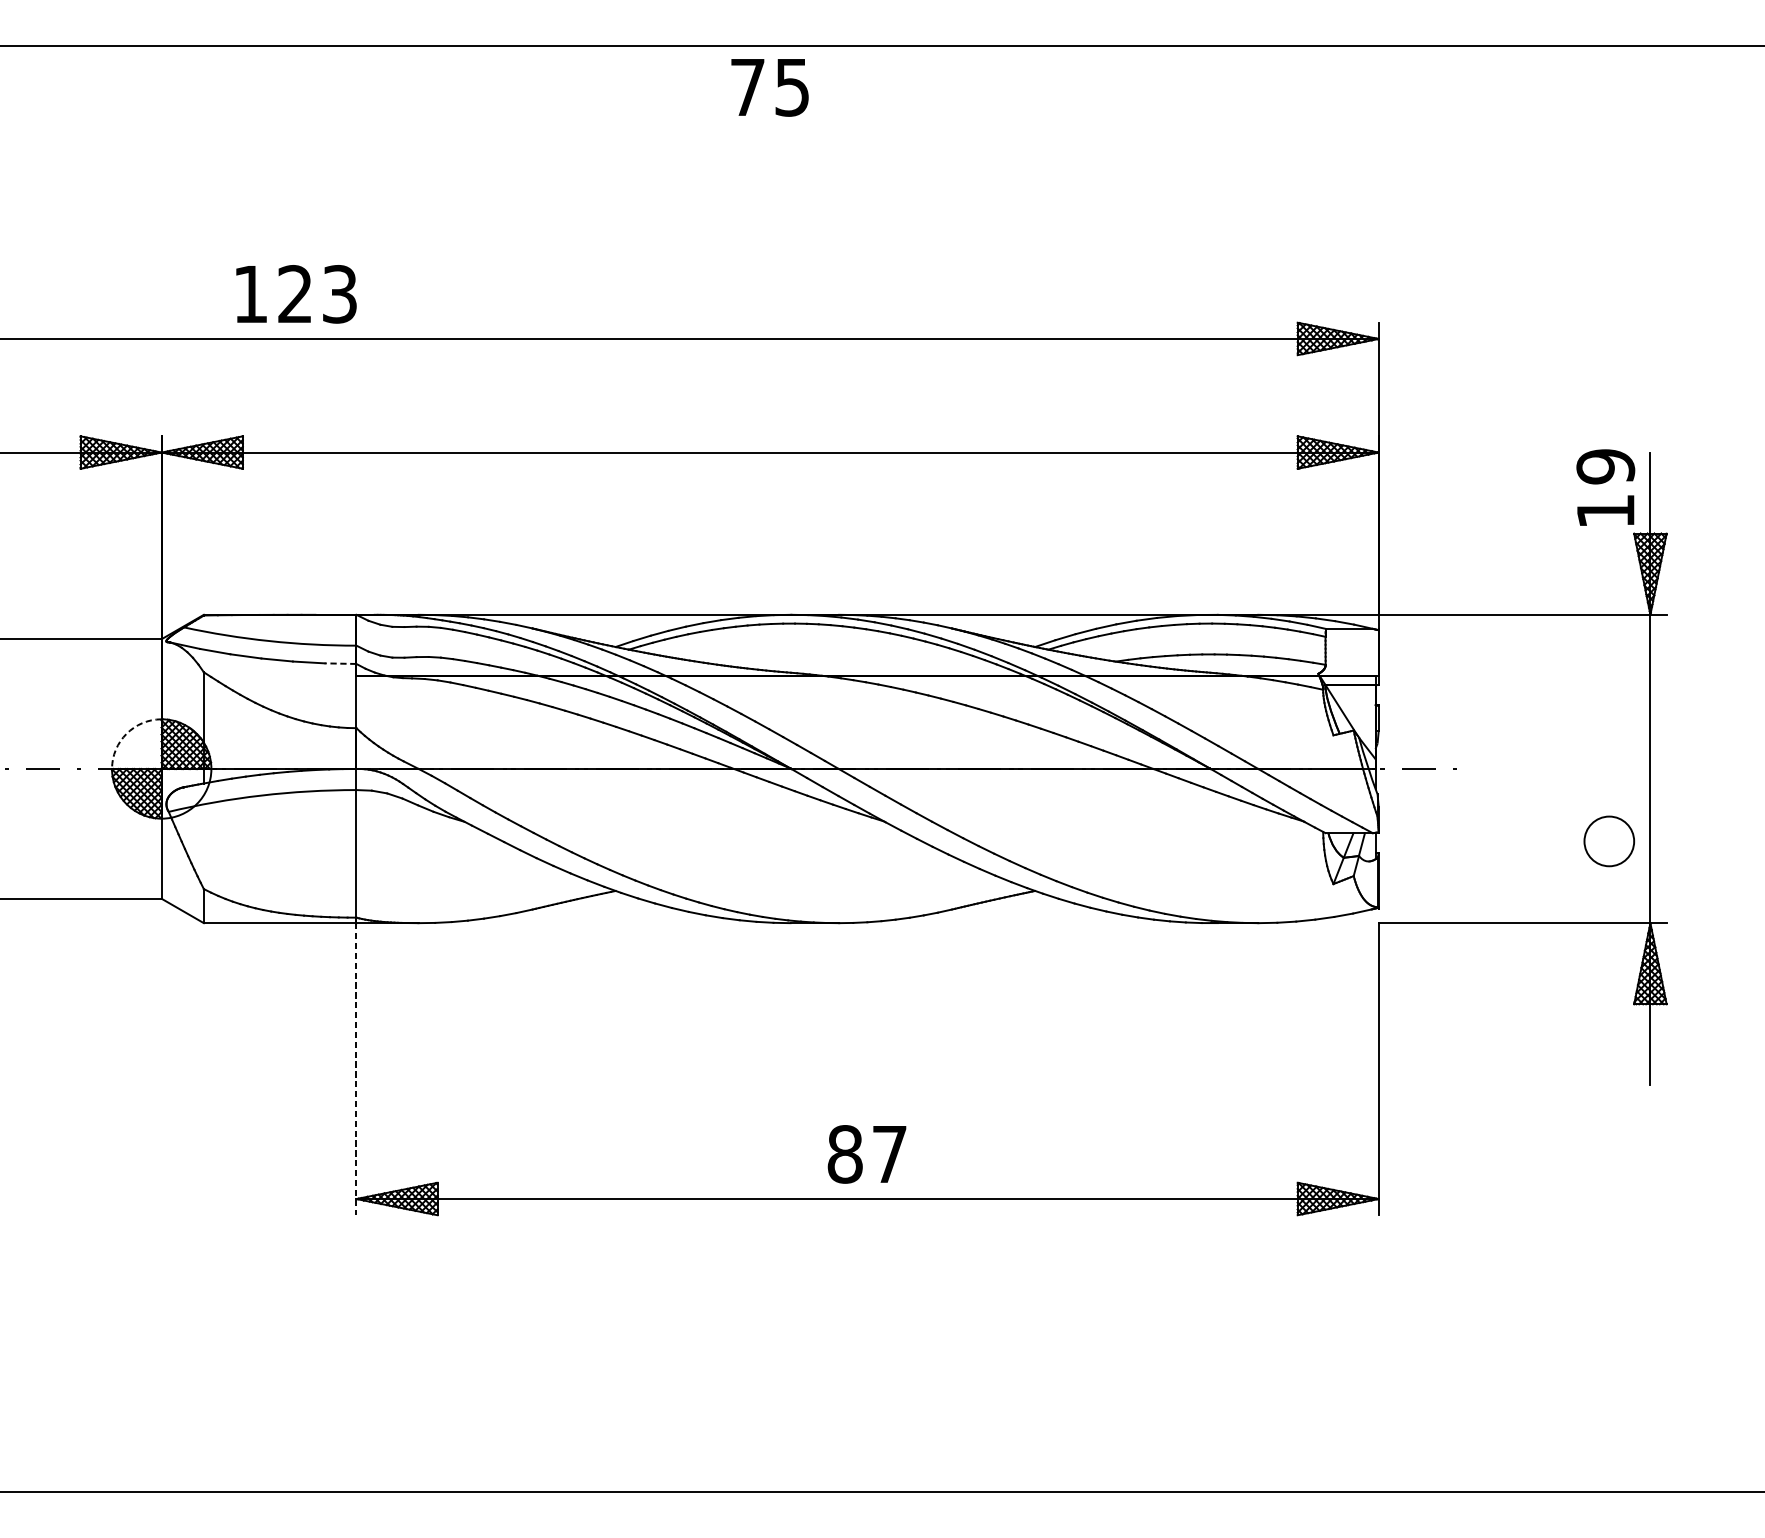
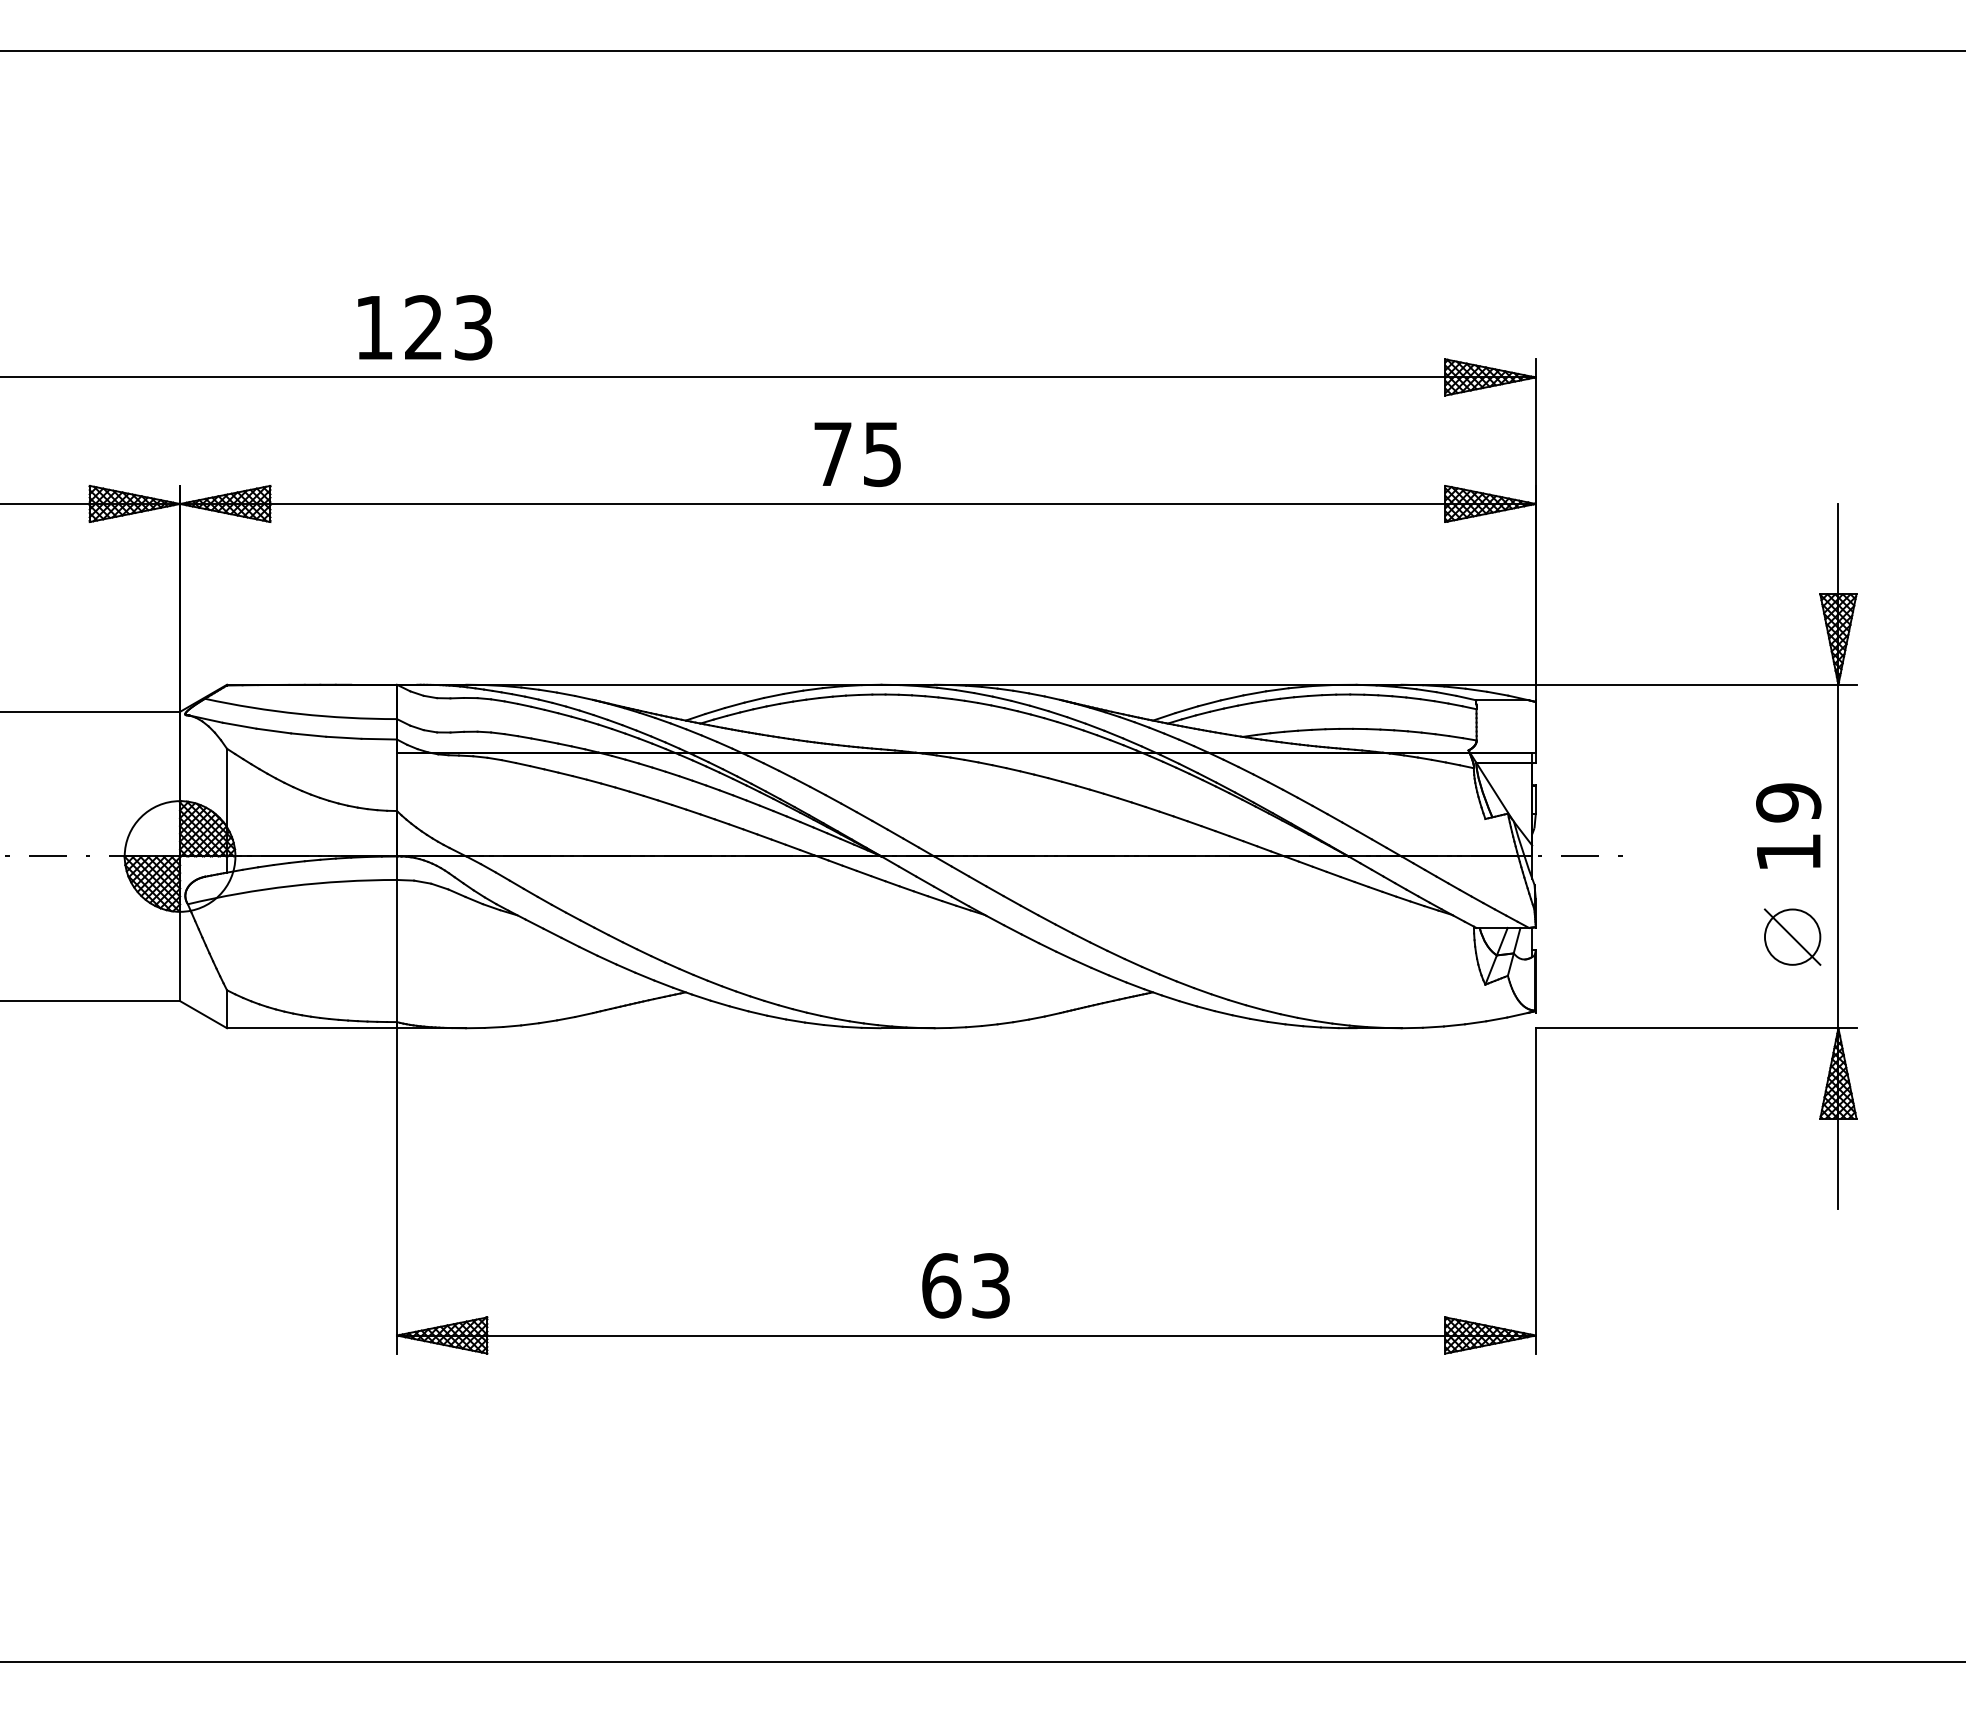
text: (769, 87) -> (857, 454), moved
text: (296, 294) -> (425, 327), moved
text: (1605, 487) -> (1788, 825), moved
line: (340, 663) -> (379, 739), dashed -> solid
arc: (126, 733) -> (140, 817), dashed -> solid
line: (1609, 840) -> (1792, 936), added
line: (356, 1068) -> (397, 1190), dashed -> solid
text: (866, 1154) -> (965, 1285), 87 -> 63

